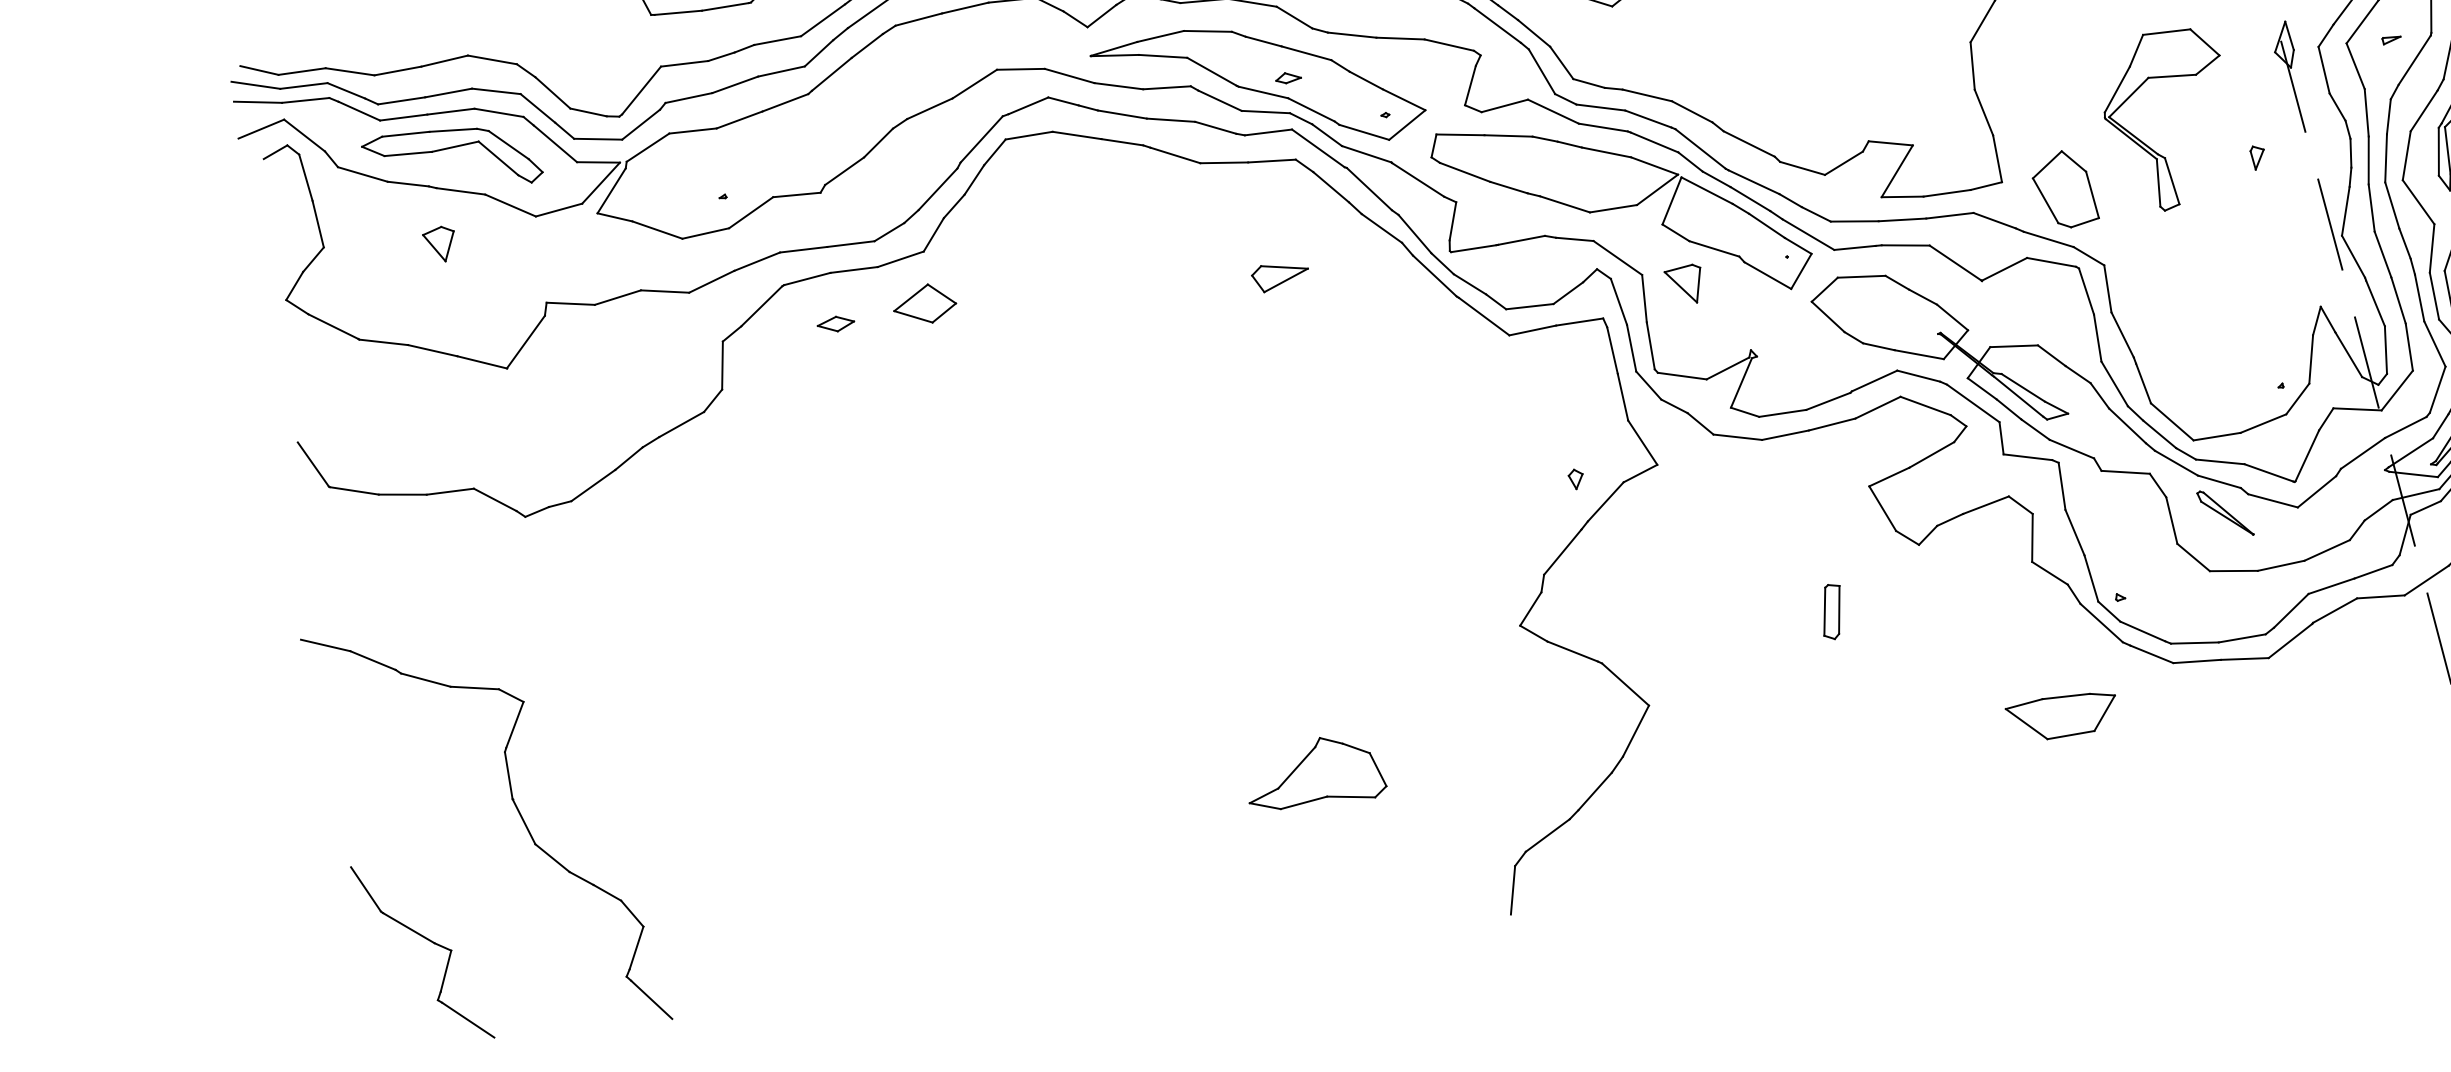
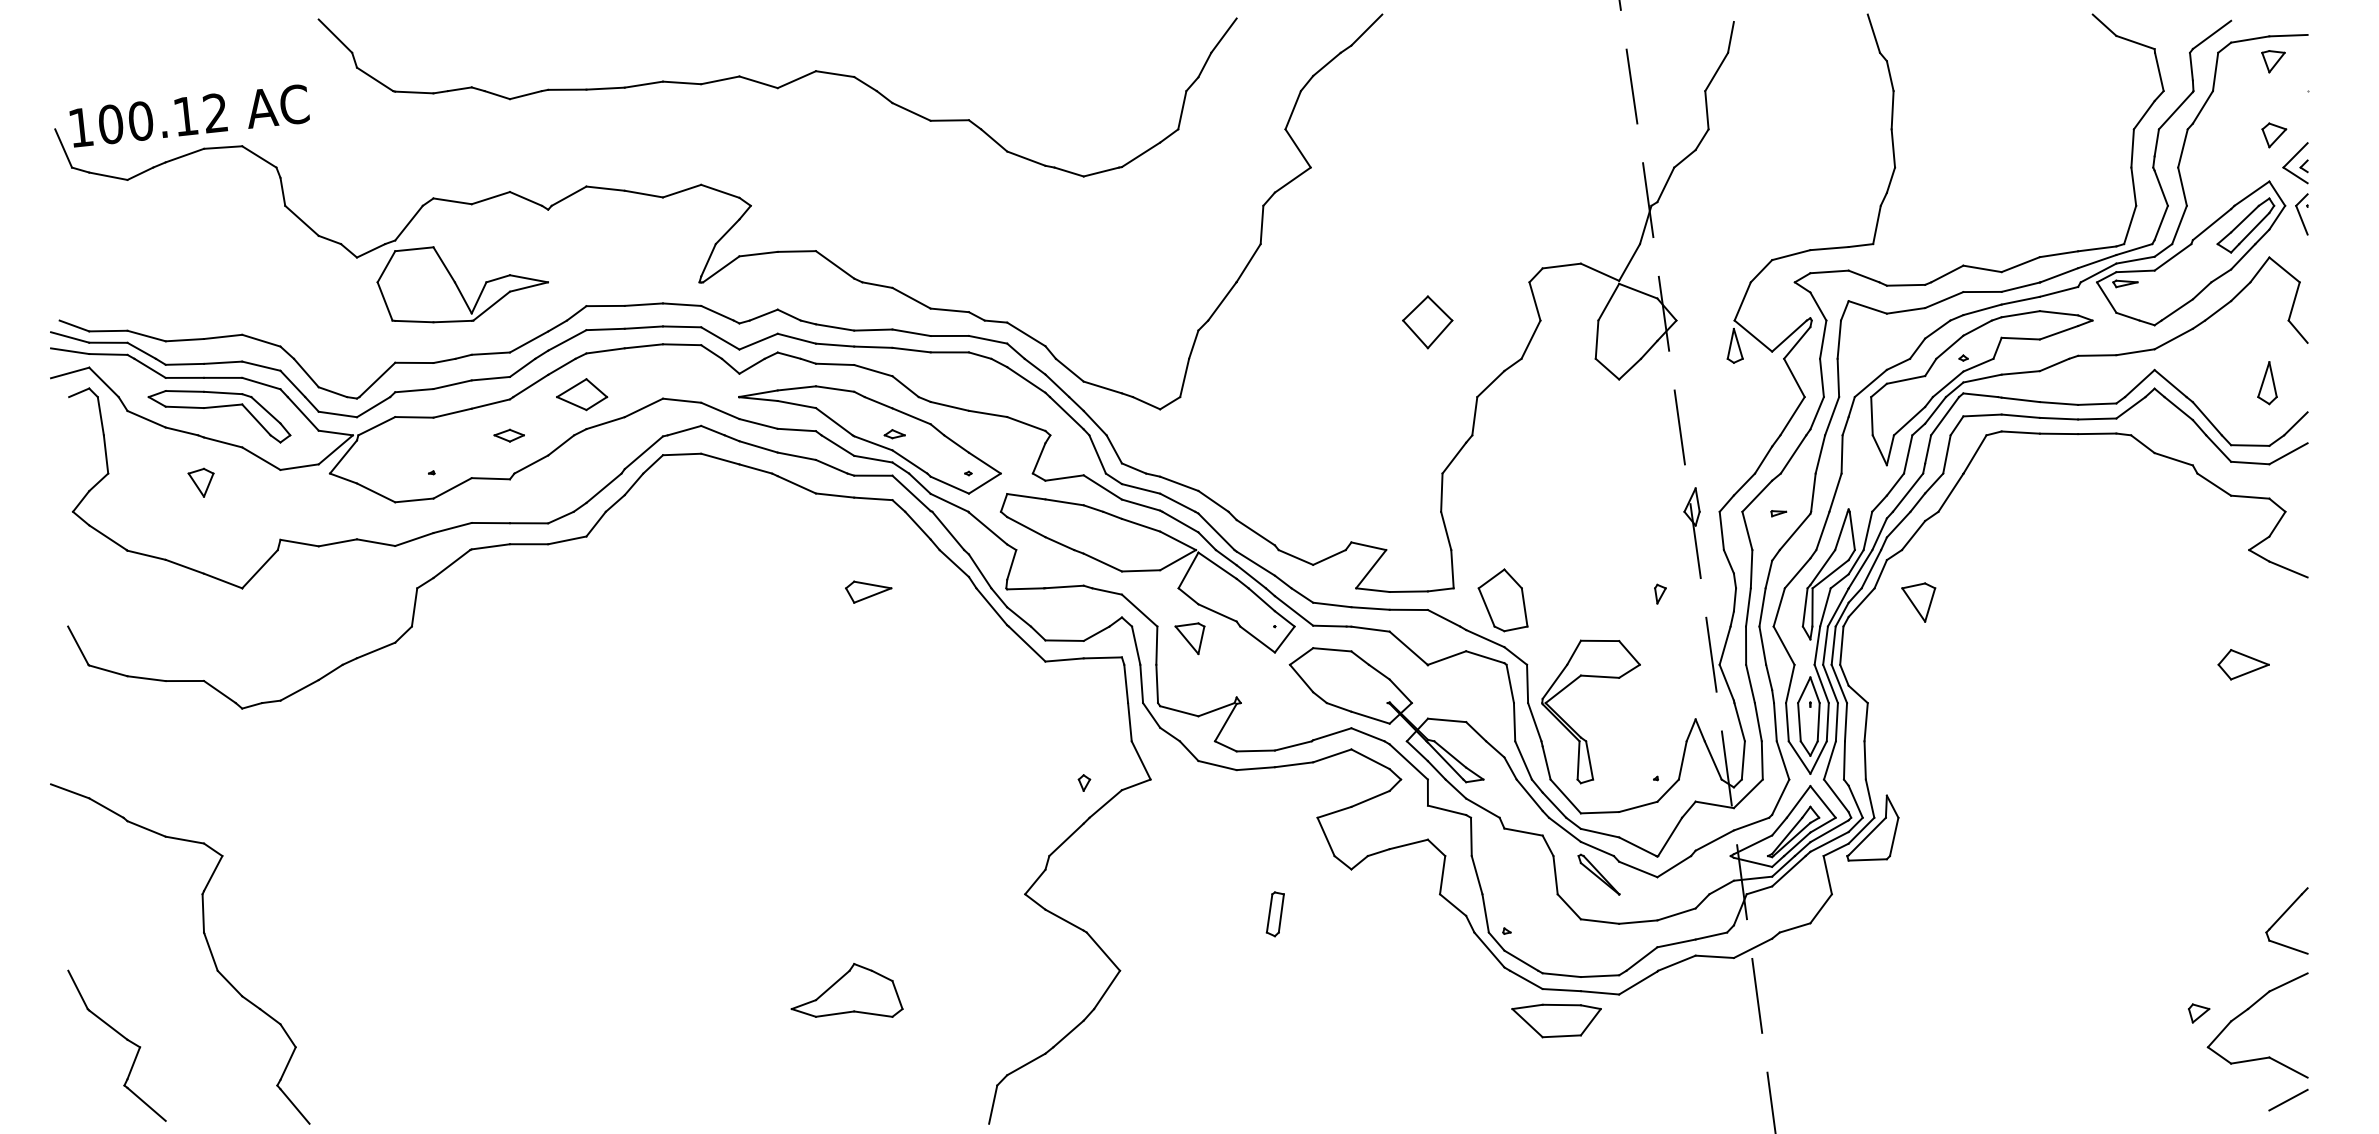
part: (2147, 144) -> (1573, 728), moved
part: (925, 304) -> (582, 394), moved
part: (835, 324) -> (508, 435), moved
part: (2062, 716) -> (1556, 1020), moved

